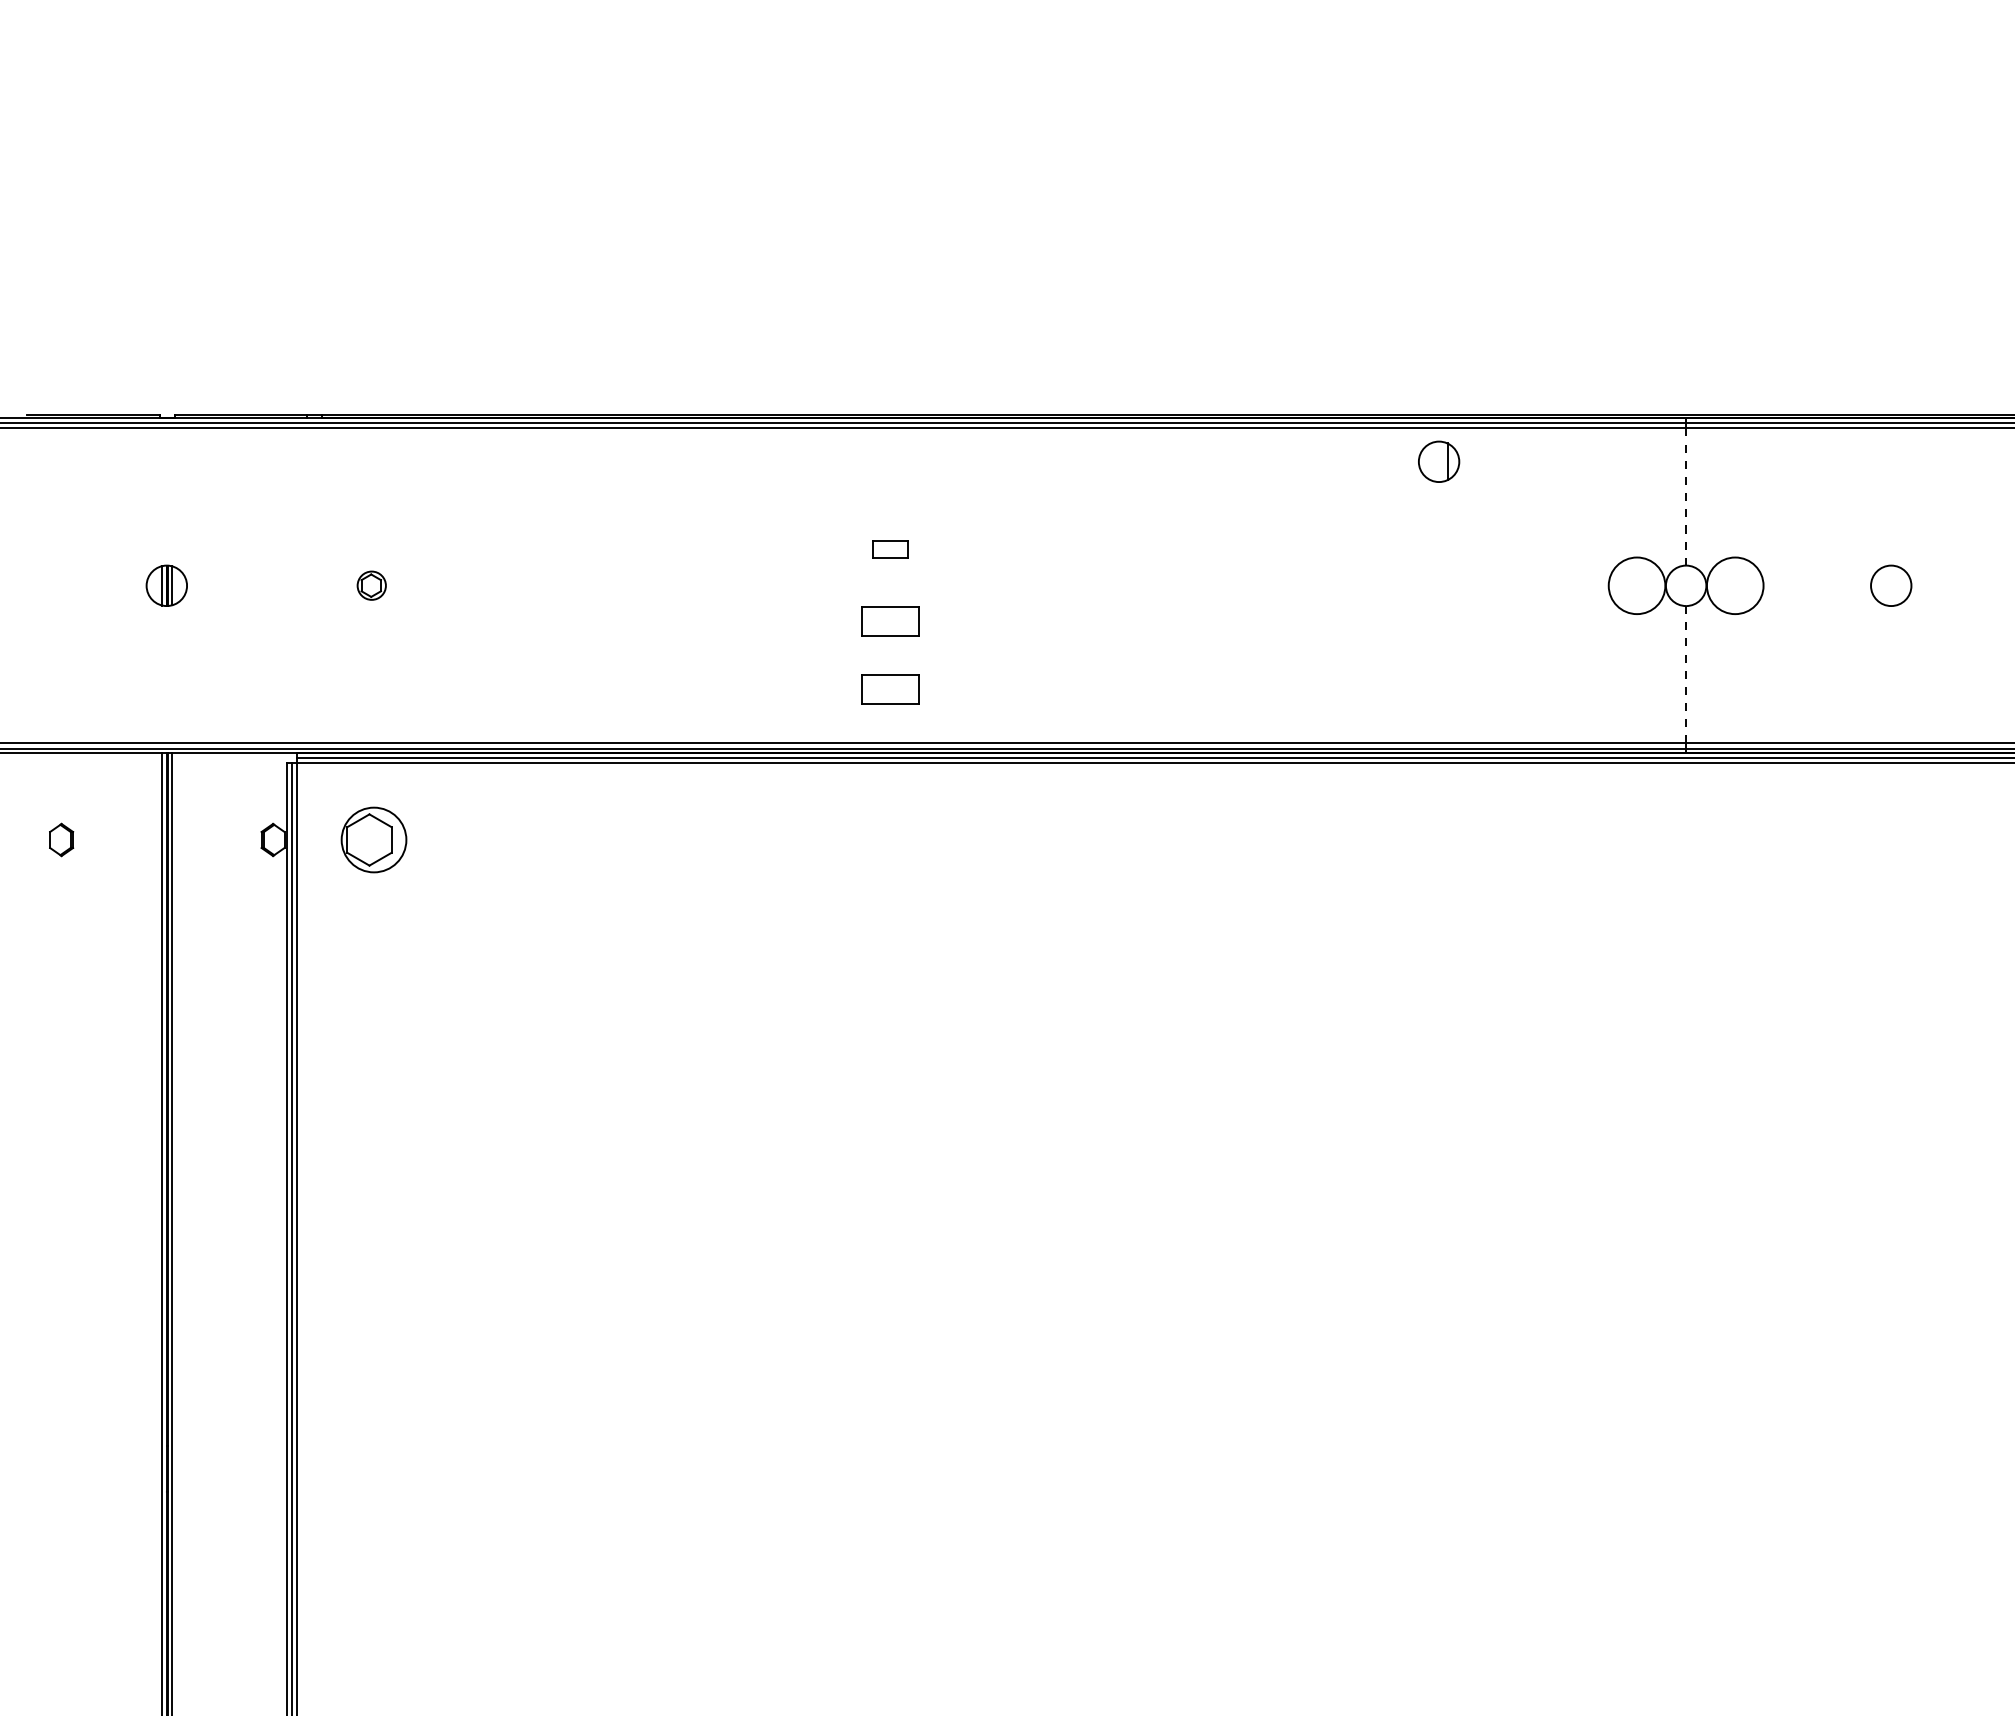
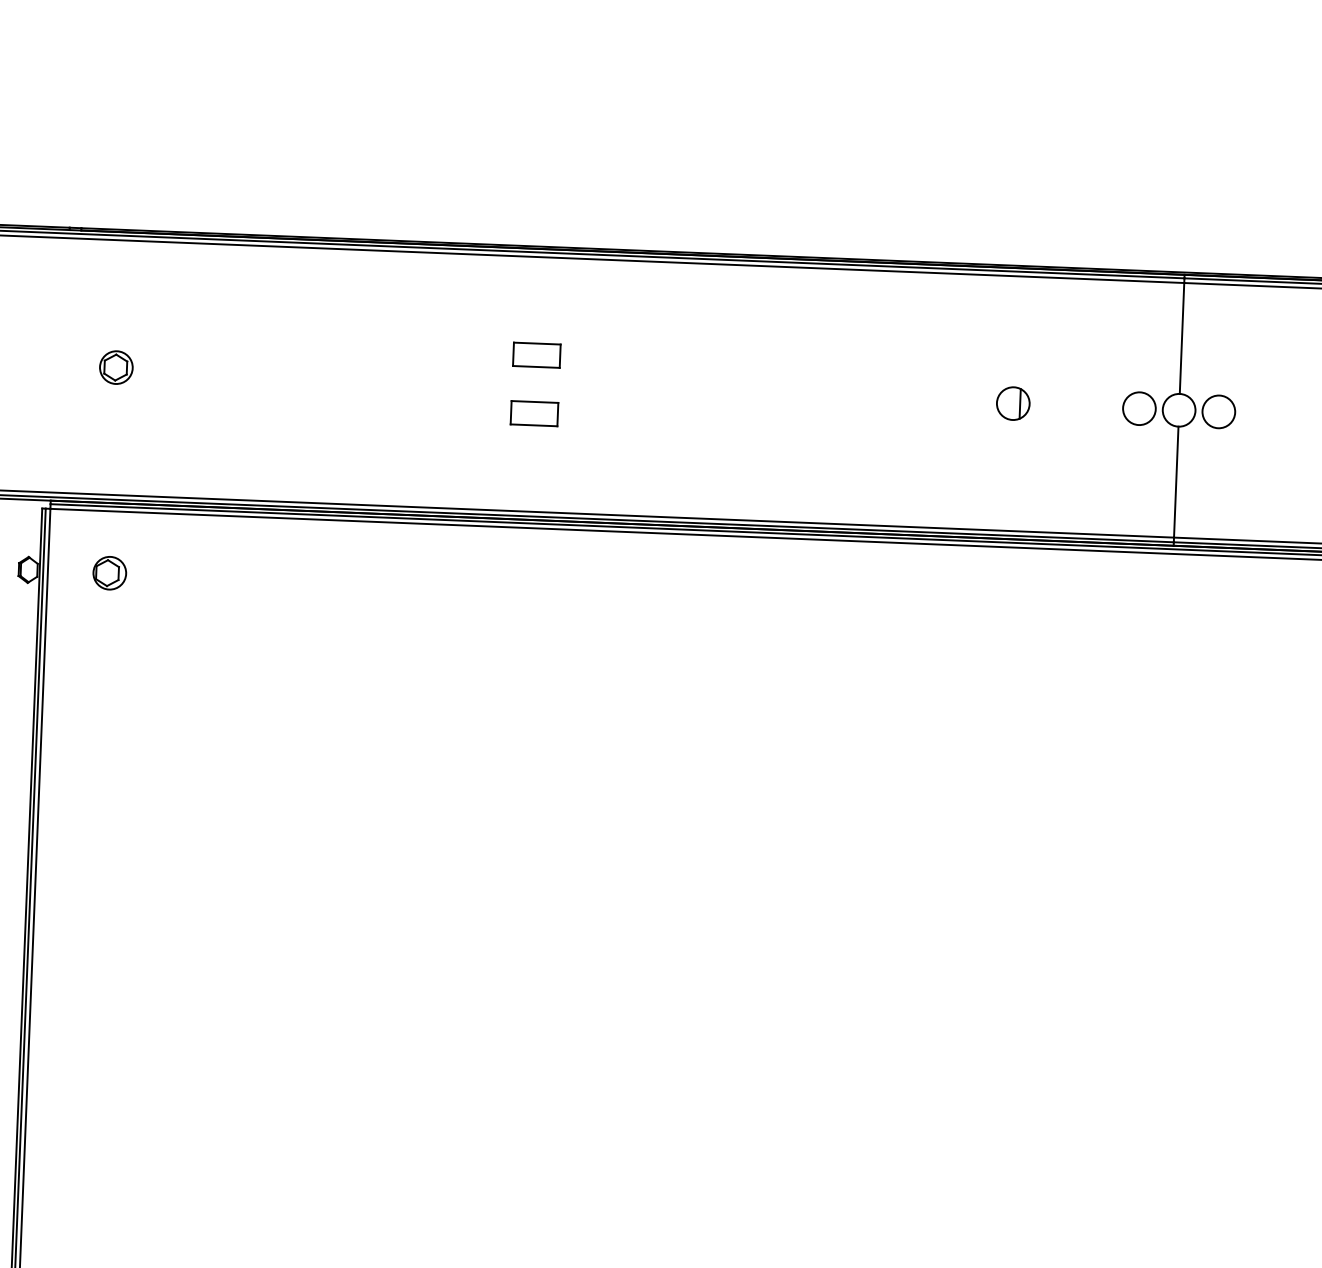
part: (1439, 461) -> (1013, 403), moved
line: (1686, 497) -> (1182, 338), dashed -> solid
part: (890, 549) -> (536, 355), size x1.67
part: (371, 585) -> (116, 367), size x1.43
circle: (1636, 585) -> (1138, 408), size x0.71
circle: (1735, 585) -> (1219, 411), size x0.71
line: (1686, 674) -> (1176, 482), dashed -> solid
part: (890, 689) -> (532, 468), removed
part: (373, 839) -> (109, 572), size x0.62

